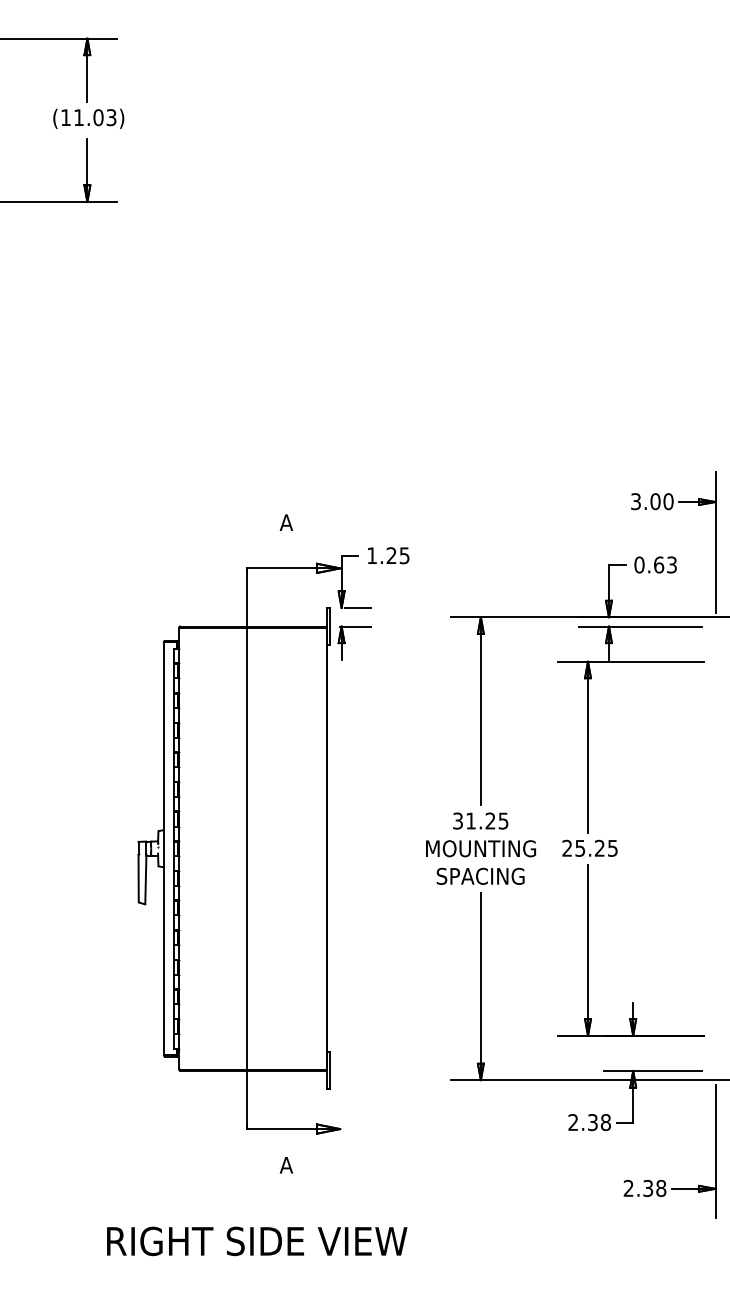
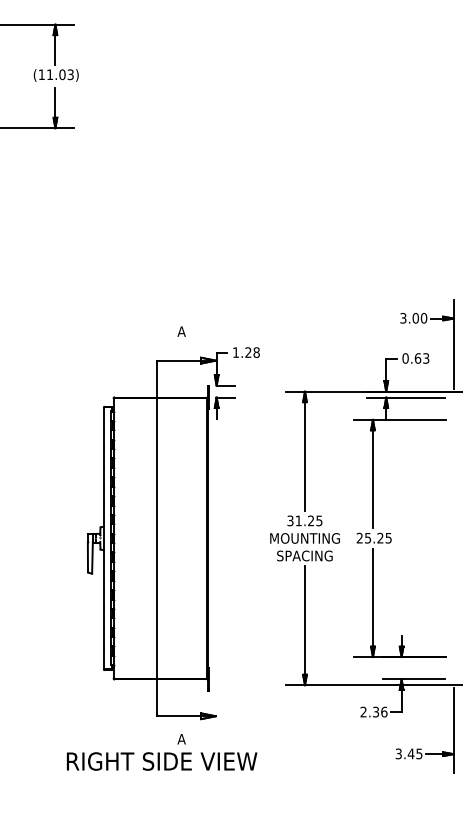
text: (404, 555) -> (256, 352), 1.25 -> 1.28
text: (606, 1121) -> (384, 711), 2.38 -> 2.36
text: (644, 1187) -> (408, 753), 2.38 -> 3.45
text: (257, 1241) -> (162, 761), moved

